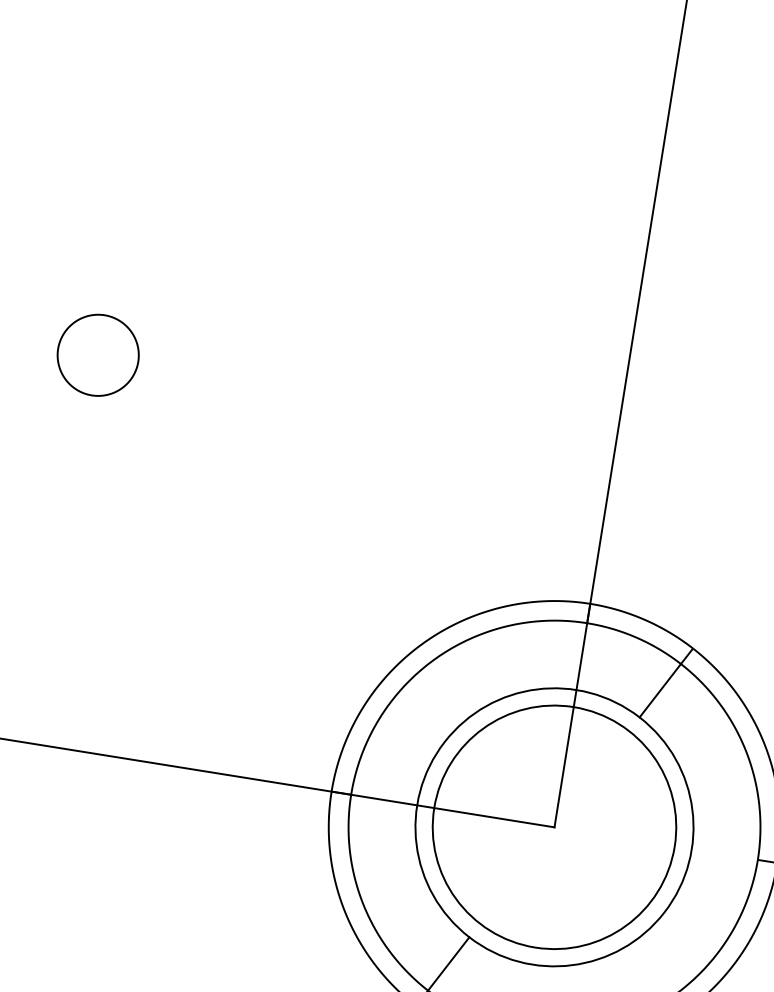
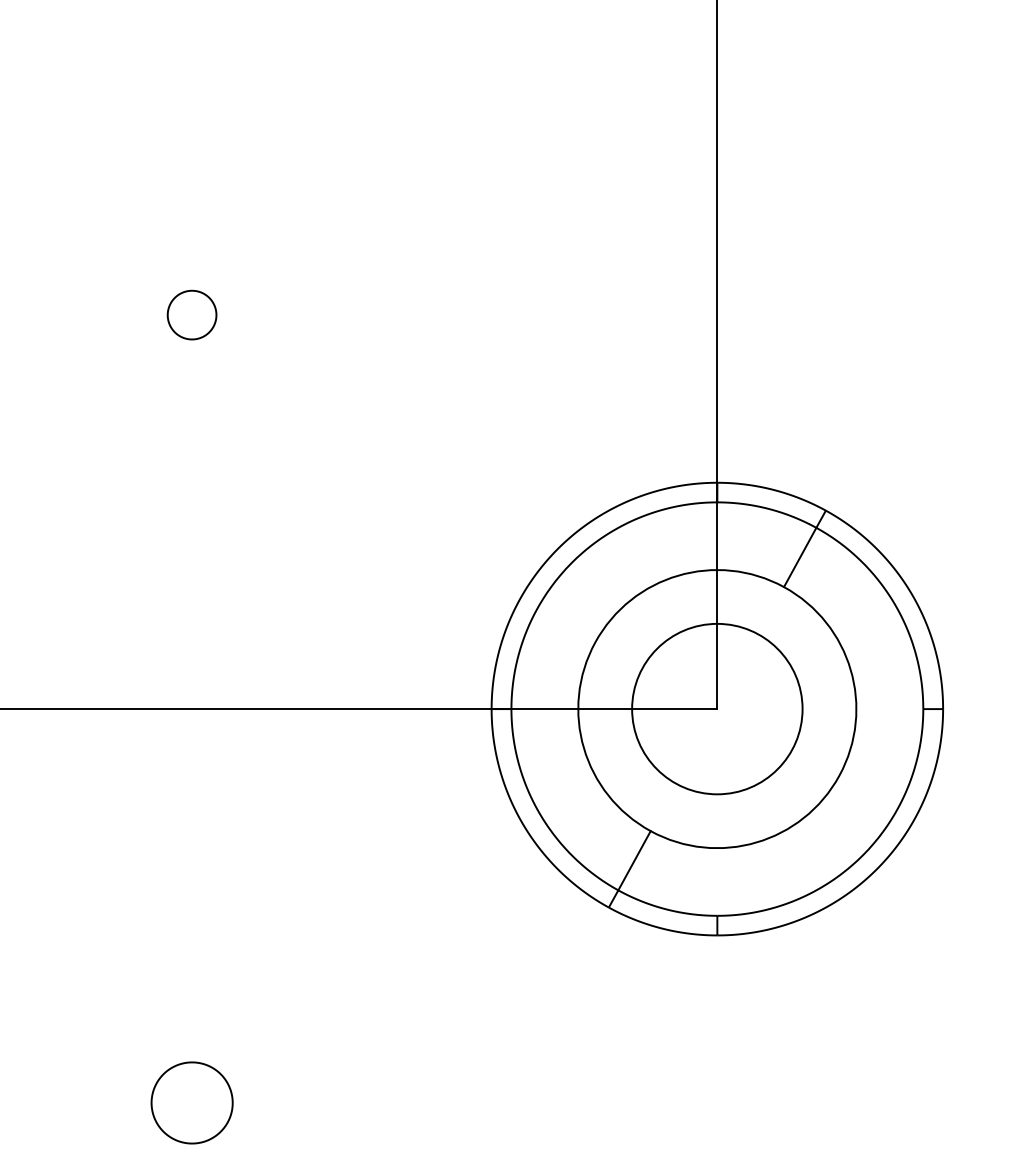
part: (97, 354) -> (191, 314), size x0.6
circle: (554, 826) -> (717, 708), size x0.7

